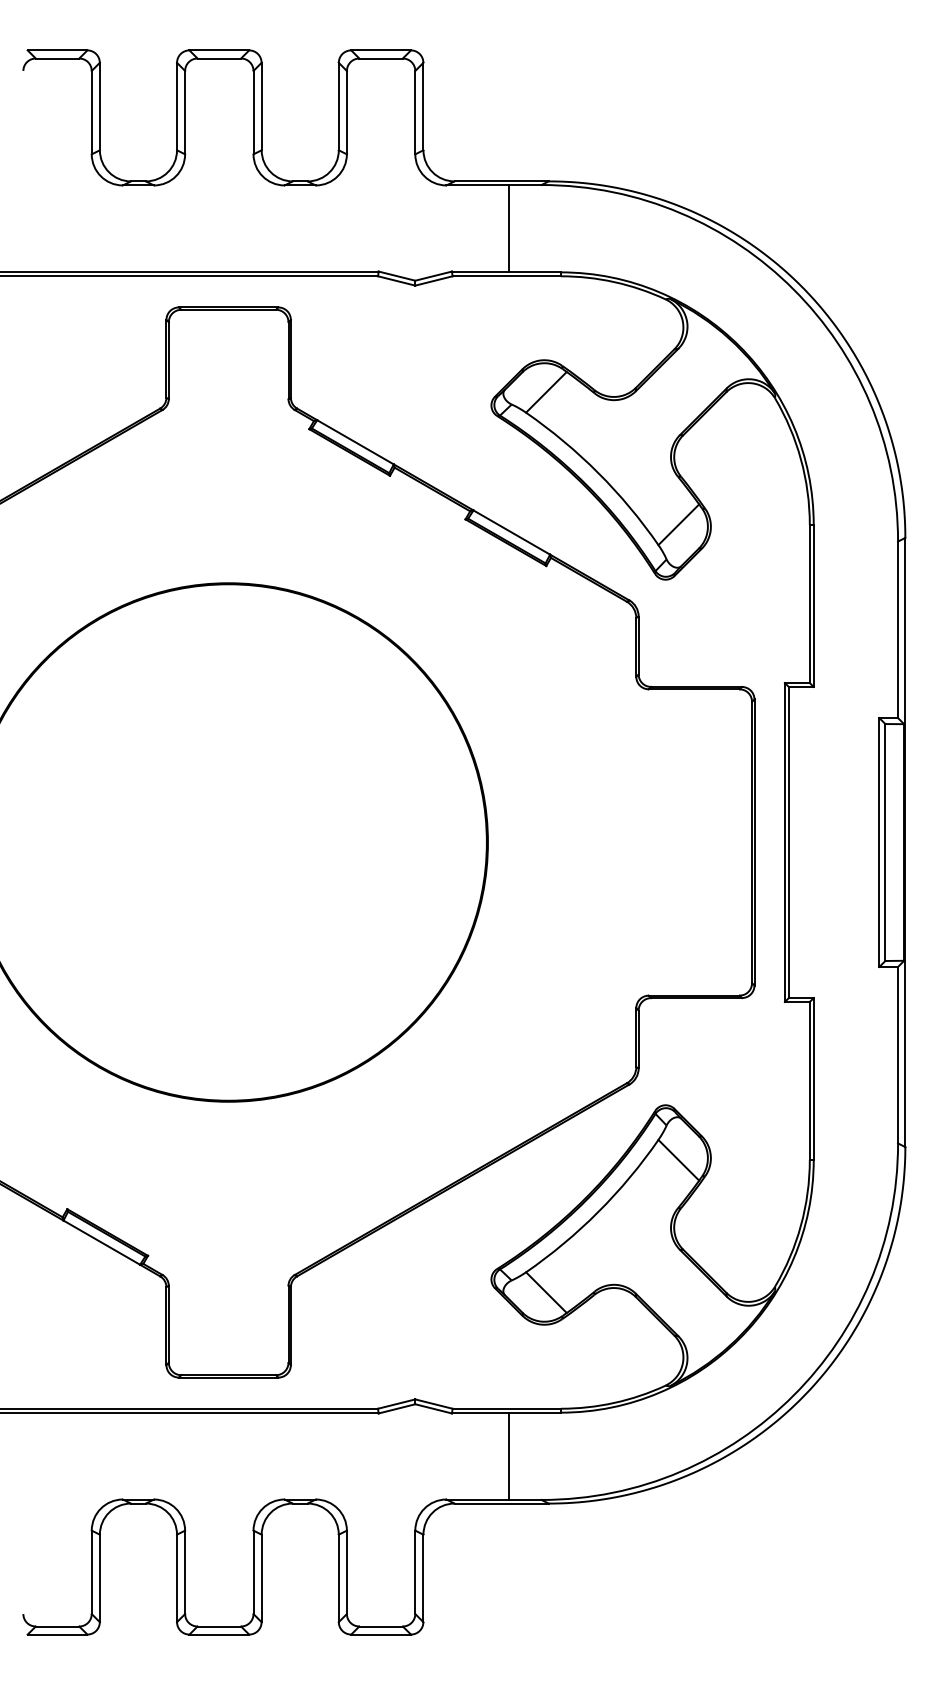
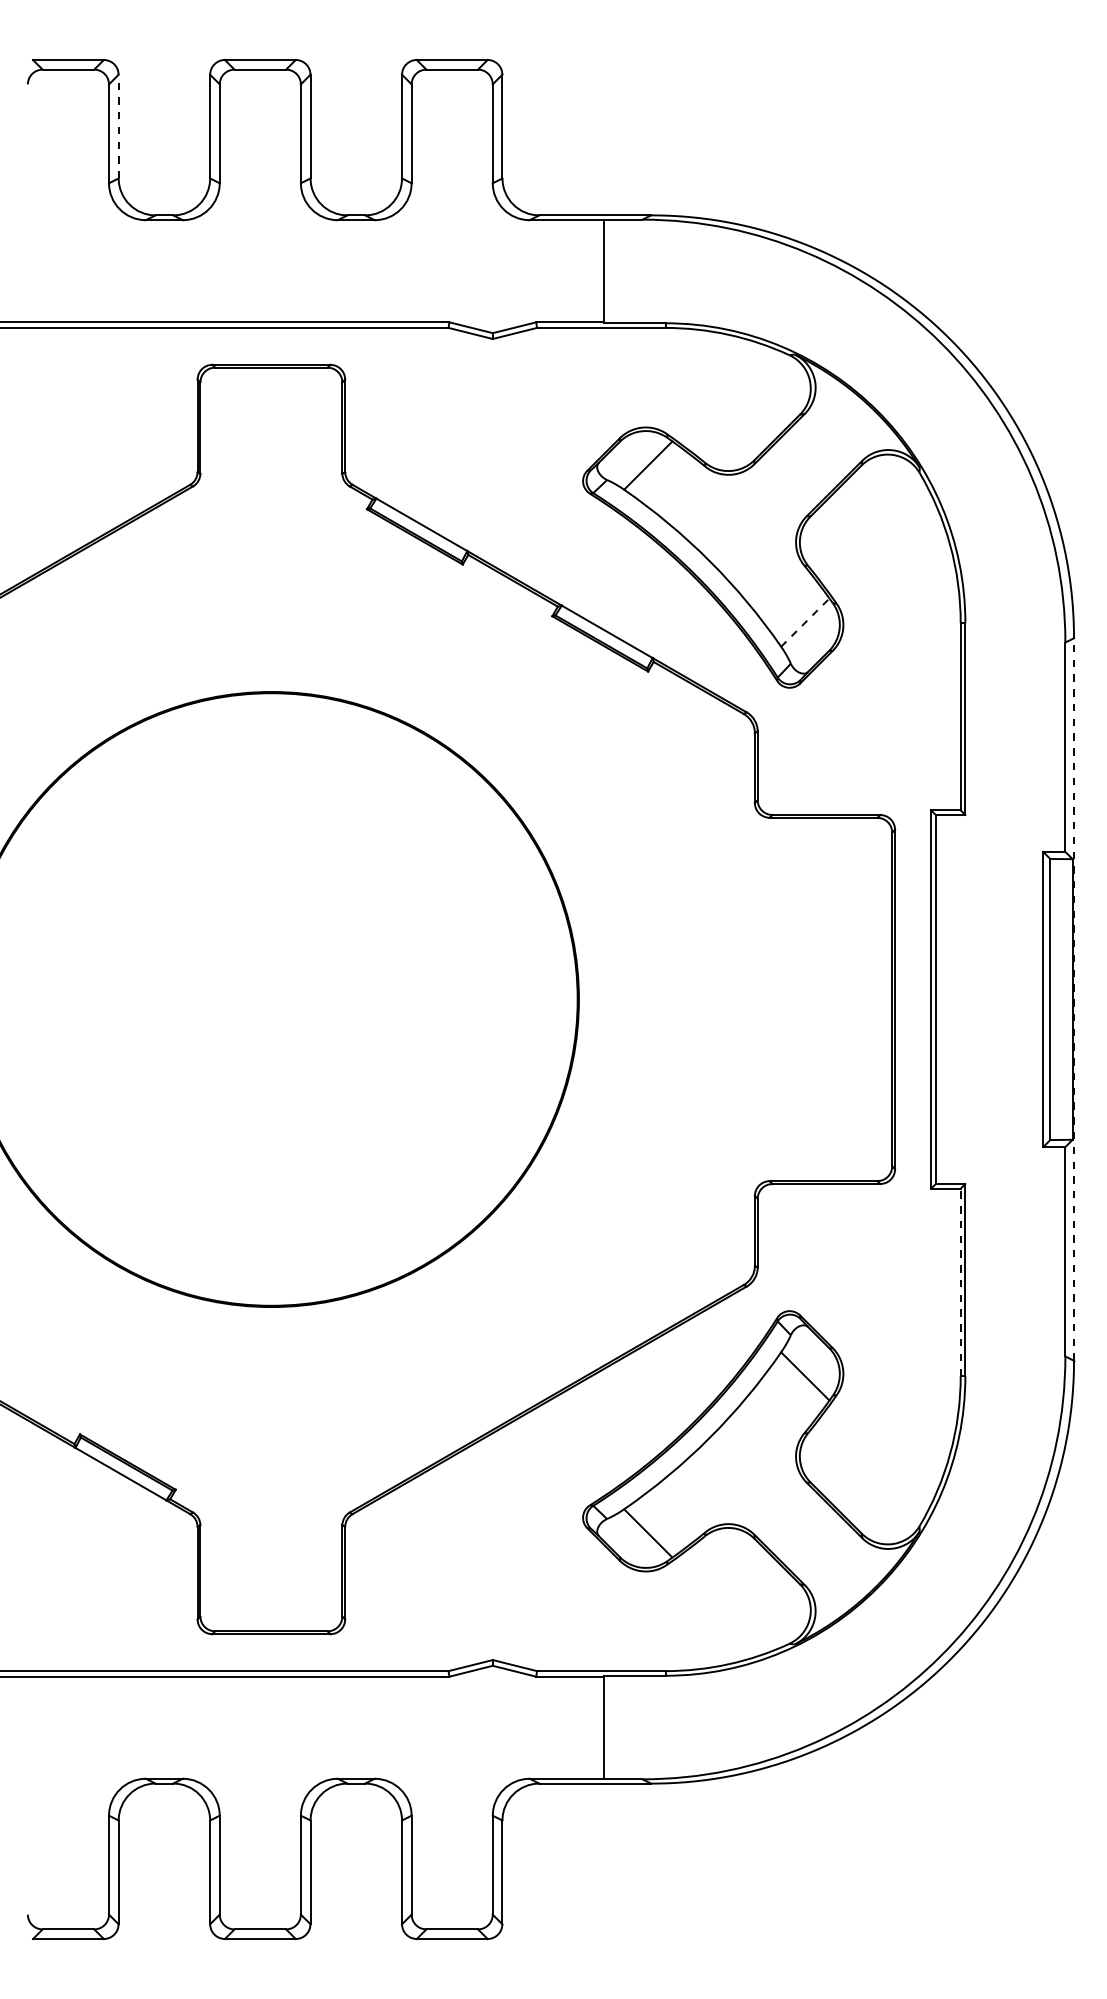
line: (99, 106) -> (118, 126), solid -> dashed
line: (678, 524) -> (805, 622), solid -> dashed
line: (905, 842) -> (1074, 999), solid -> dashed
line: (809, 1081) -> (960, 1282), solid -> dashed

